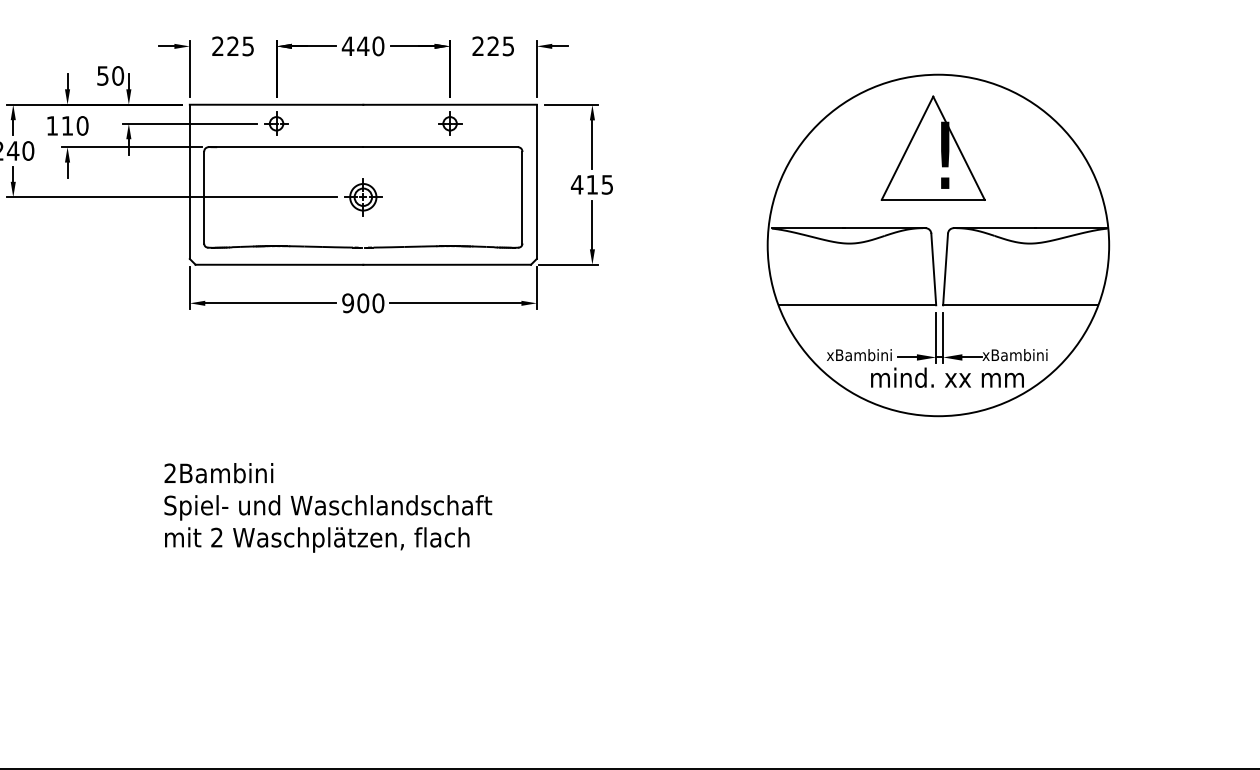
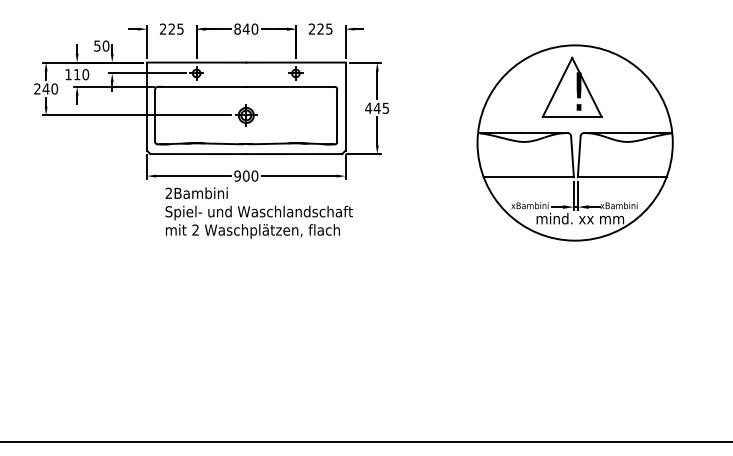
text: (347, 45) -> (237, 28), 440 -> 840
text: (591, 183) -> (376, 107), 415 -> 445
text: (326, 506) -> (258, 212), moved

